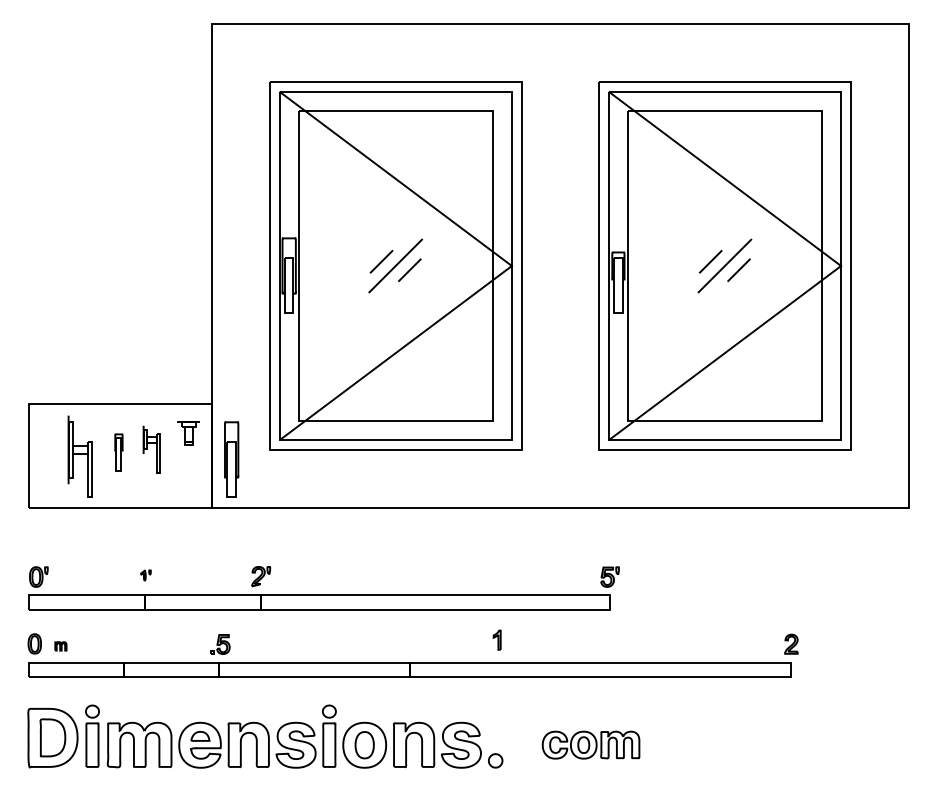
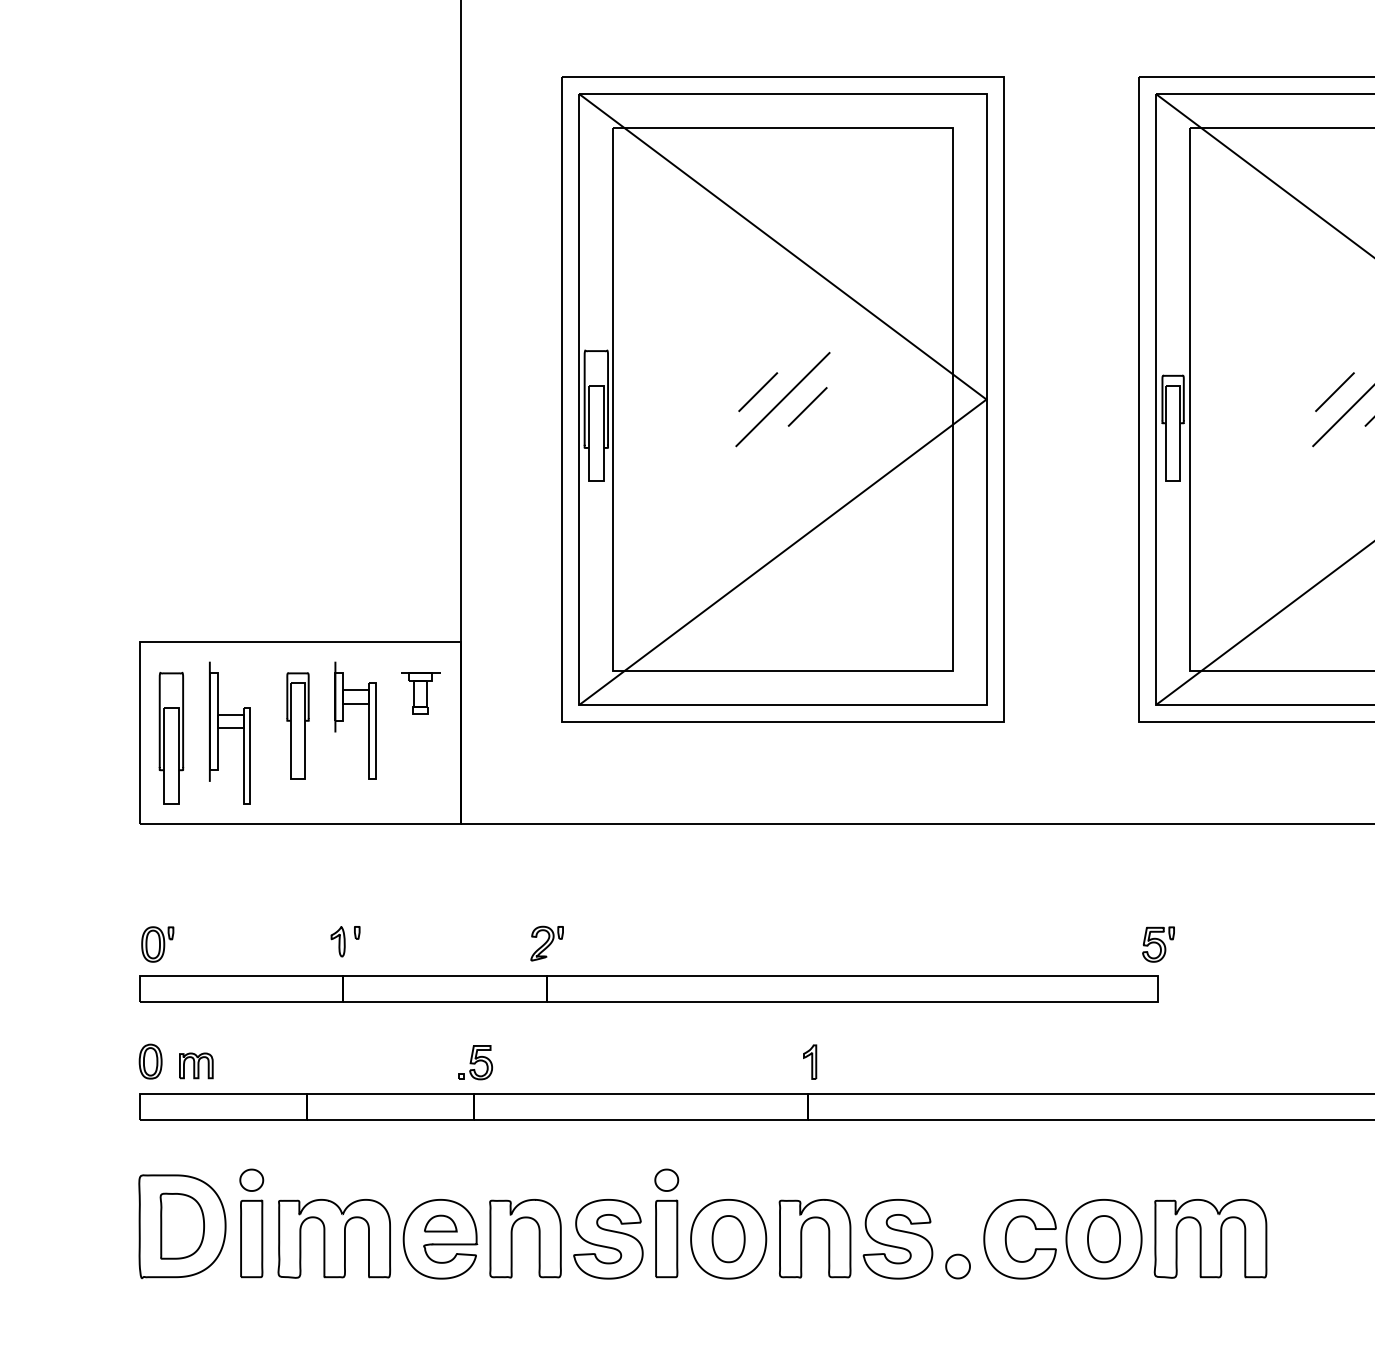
part: (151, 449) -> (355, 721), size x1.43
part: (118, 452) -> (297, 726), size x1.67
part: (231, 459) -> (171, 738), moved
part: (145, 575) -> (344, 941), size x1.67
part: (496, 639) -> (808, 1060), moved
part: (60, 646) -> (195, 1066), size x1.67
part: (590, 744) -> (1124, 1237), size x1.67

